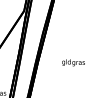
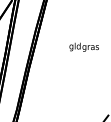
text: (73, 62) -> (84, 46), moved

